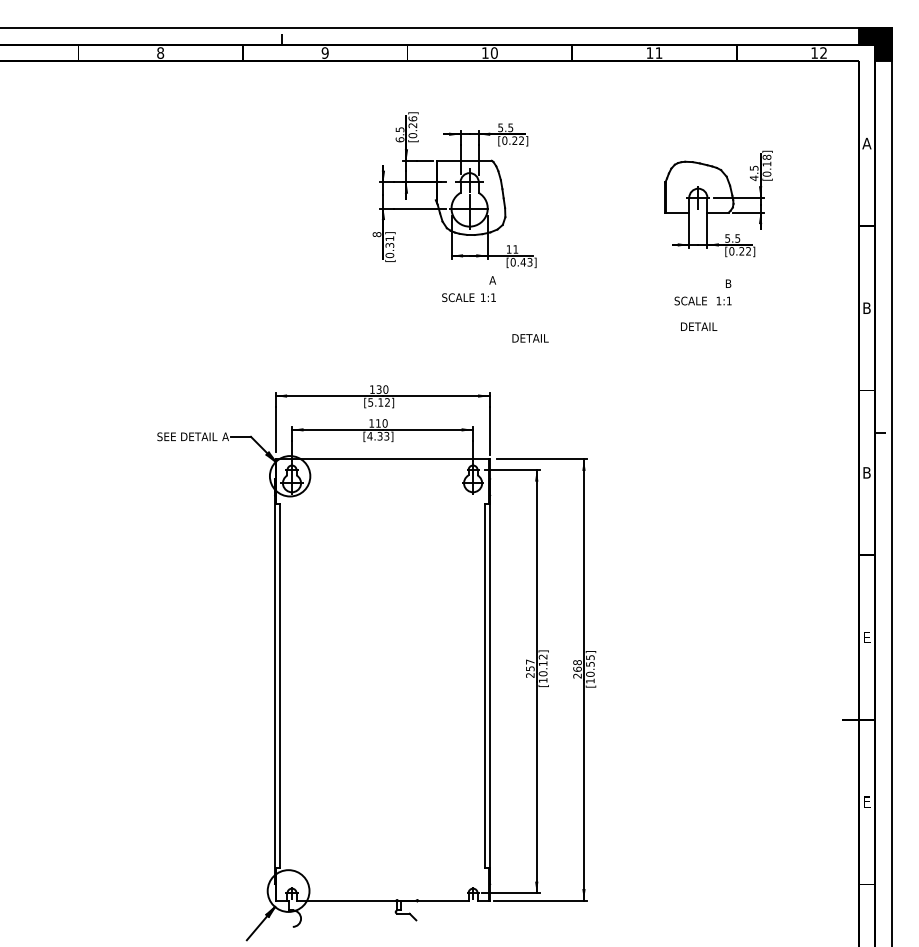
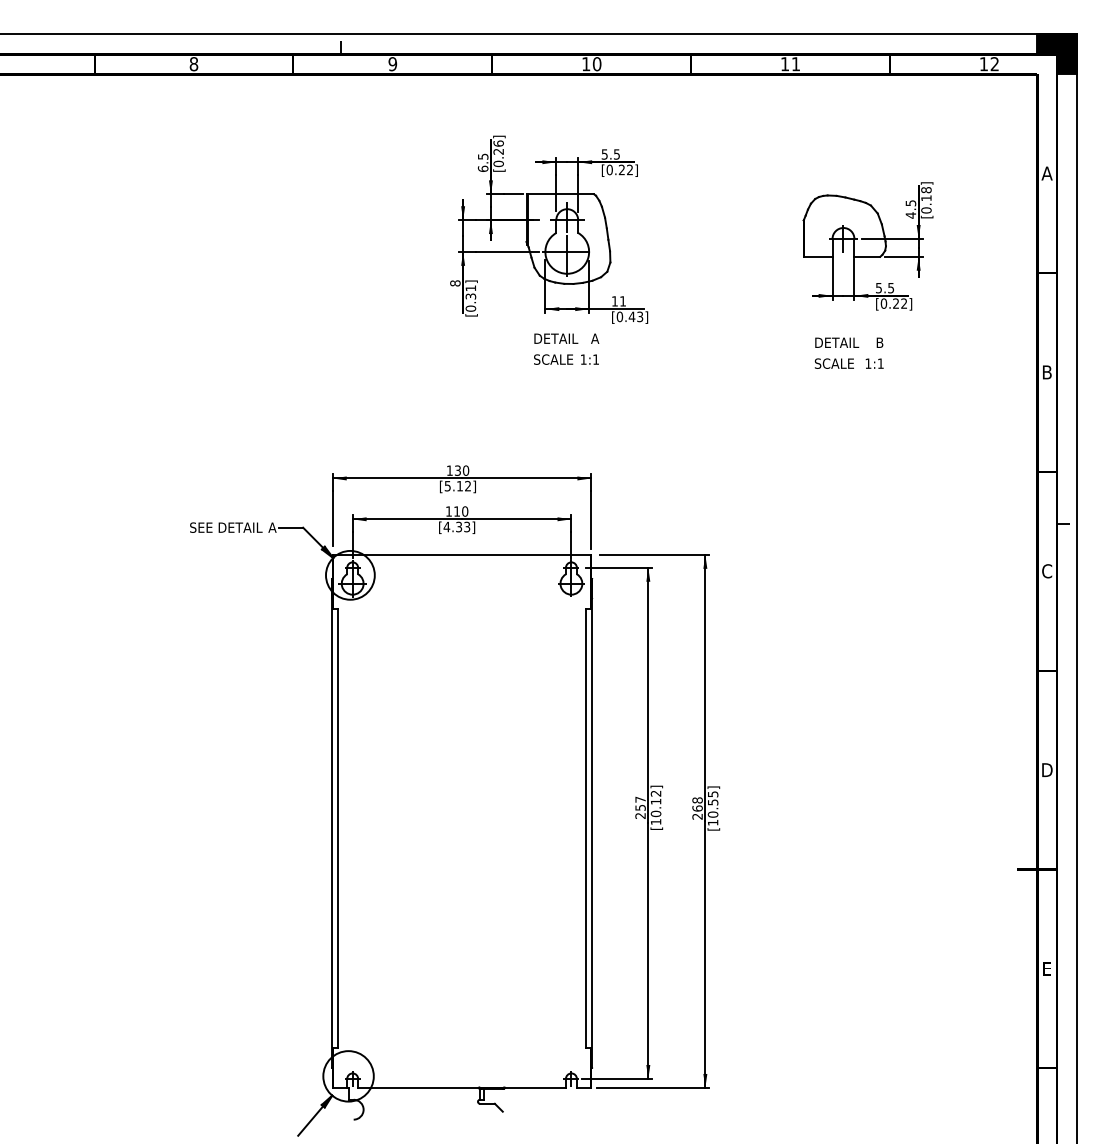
text: (699, 326) -> (837, 342), moved
text: (530, 338) -> (556, 338), moved
text: (866, 472) -> (1046, 570), B -> C
text: (866, 637) -> (1046, 770), E -> D

